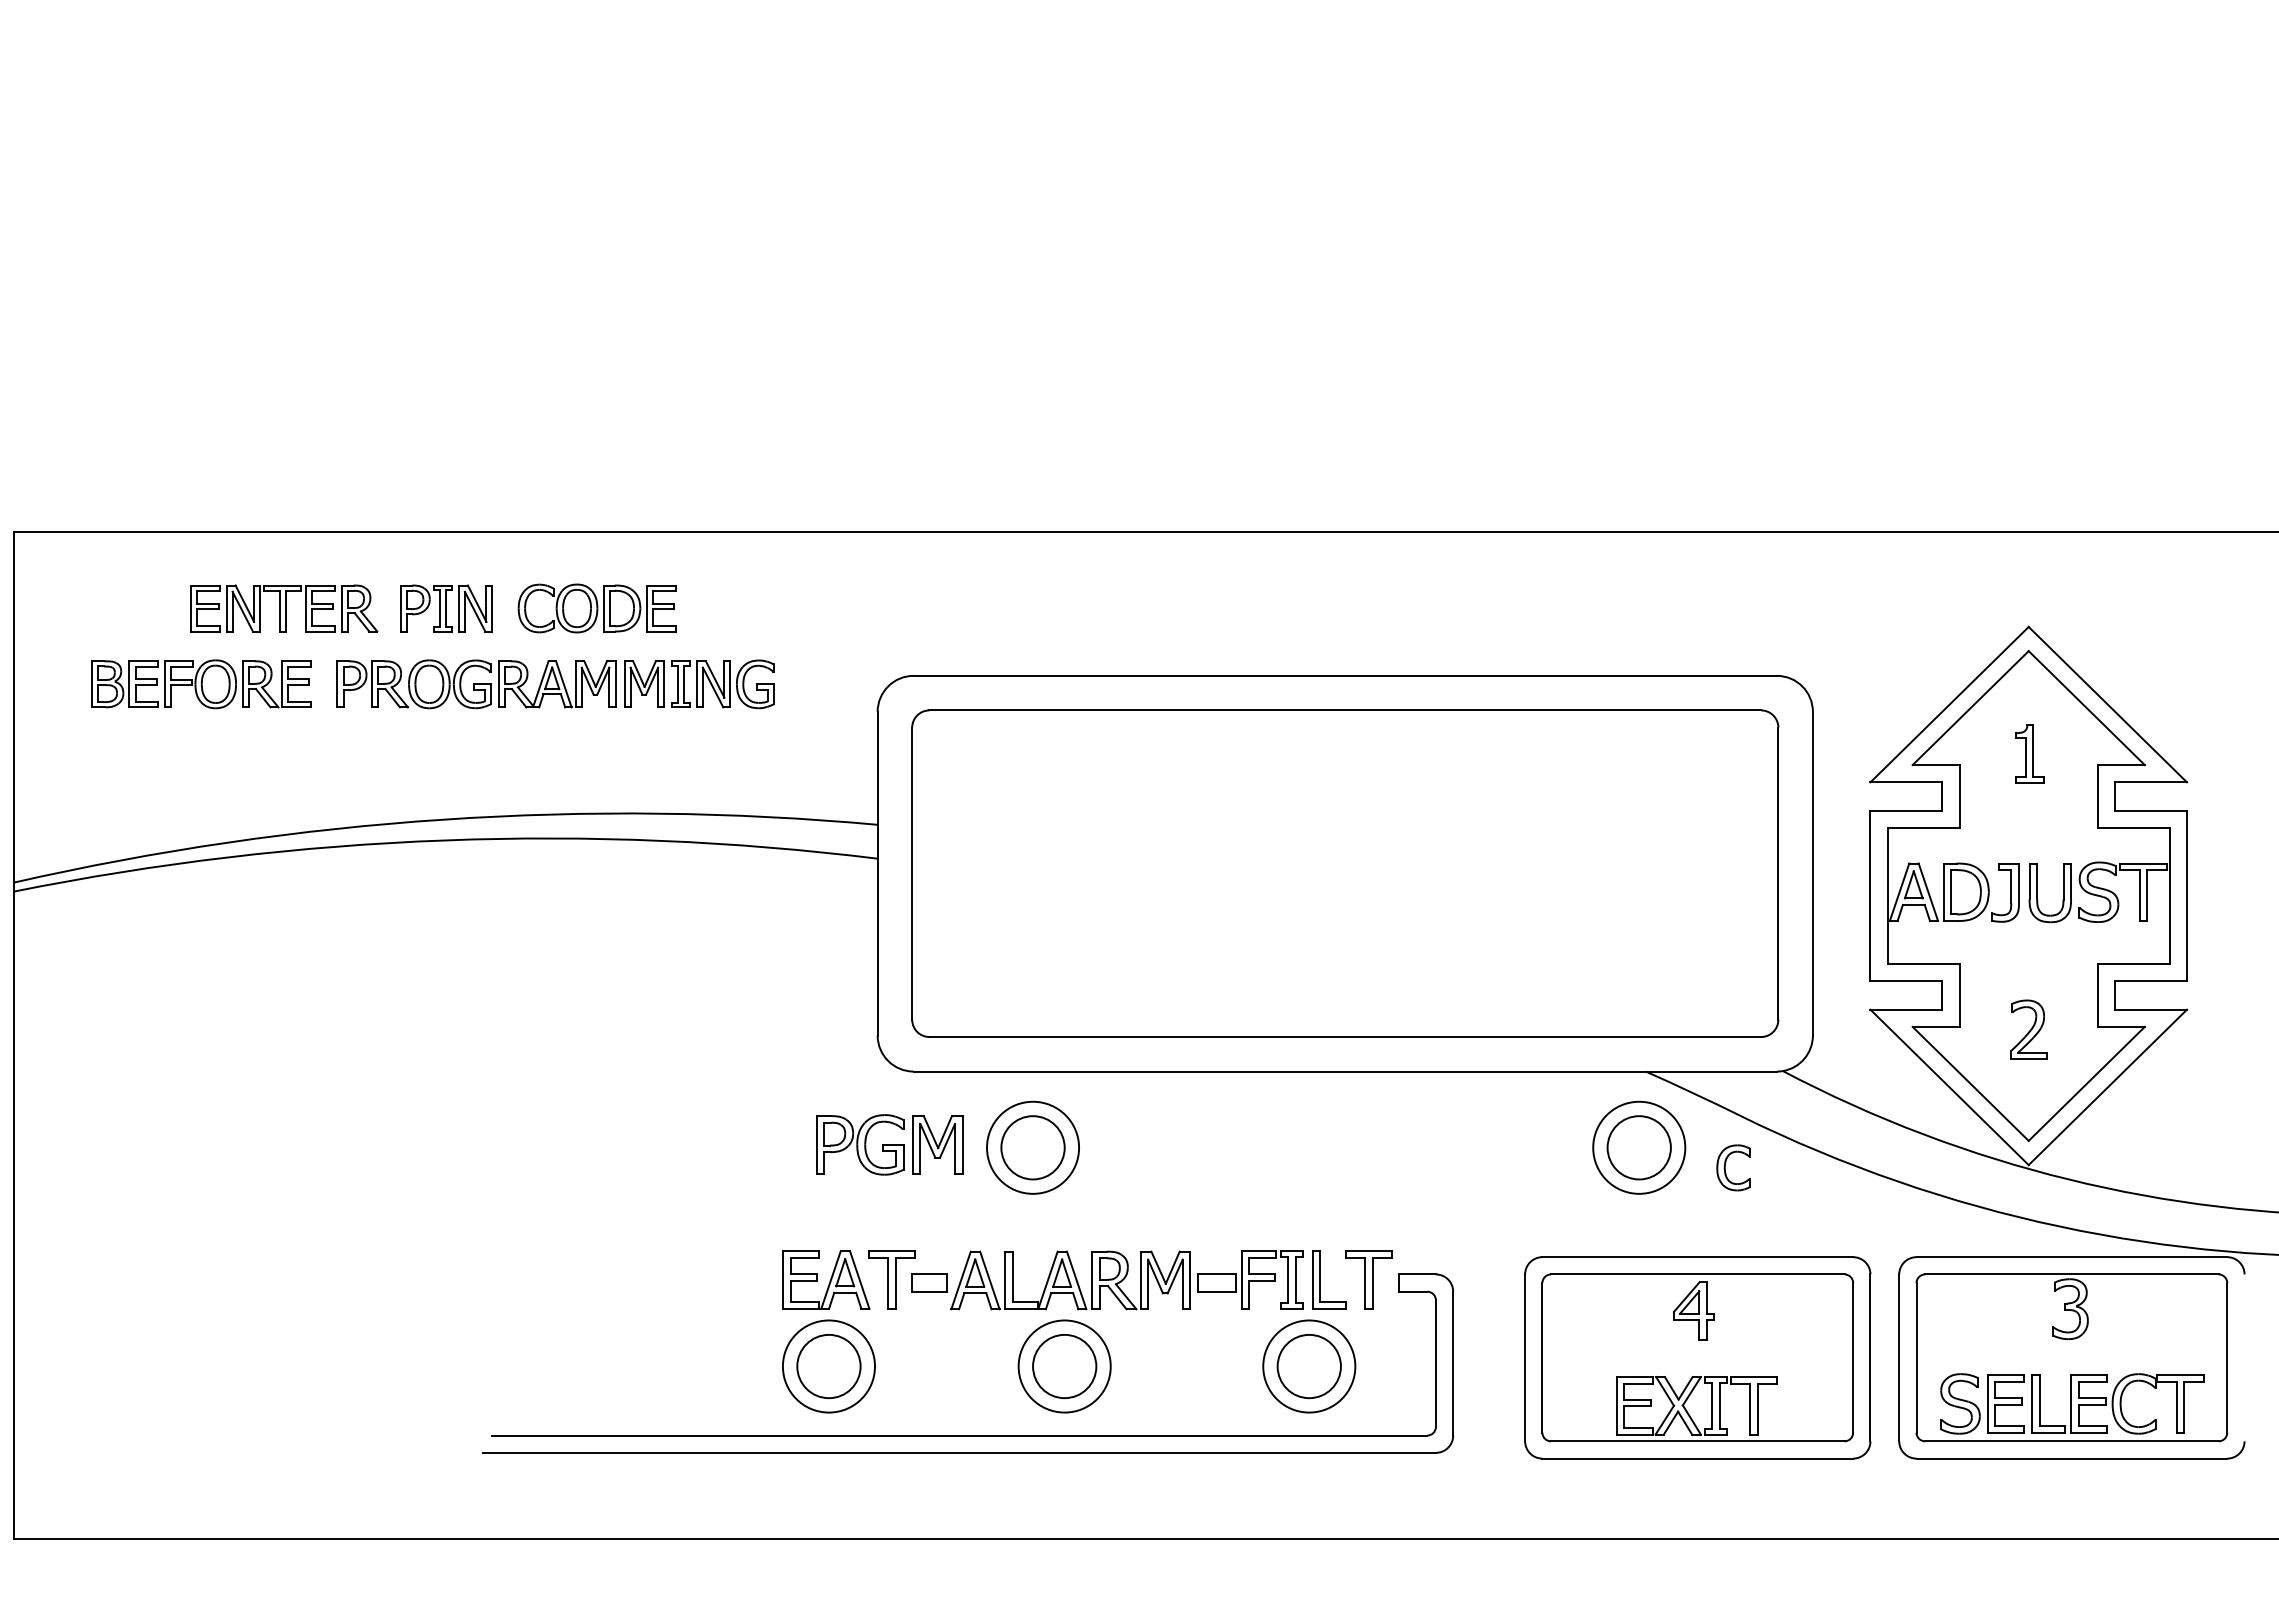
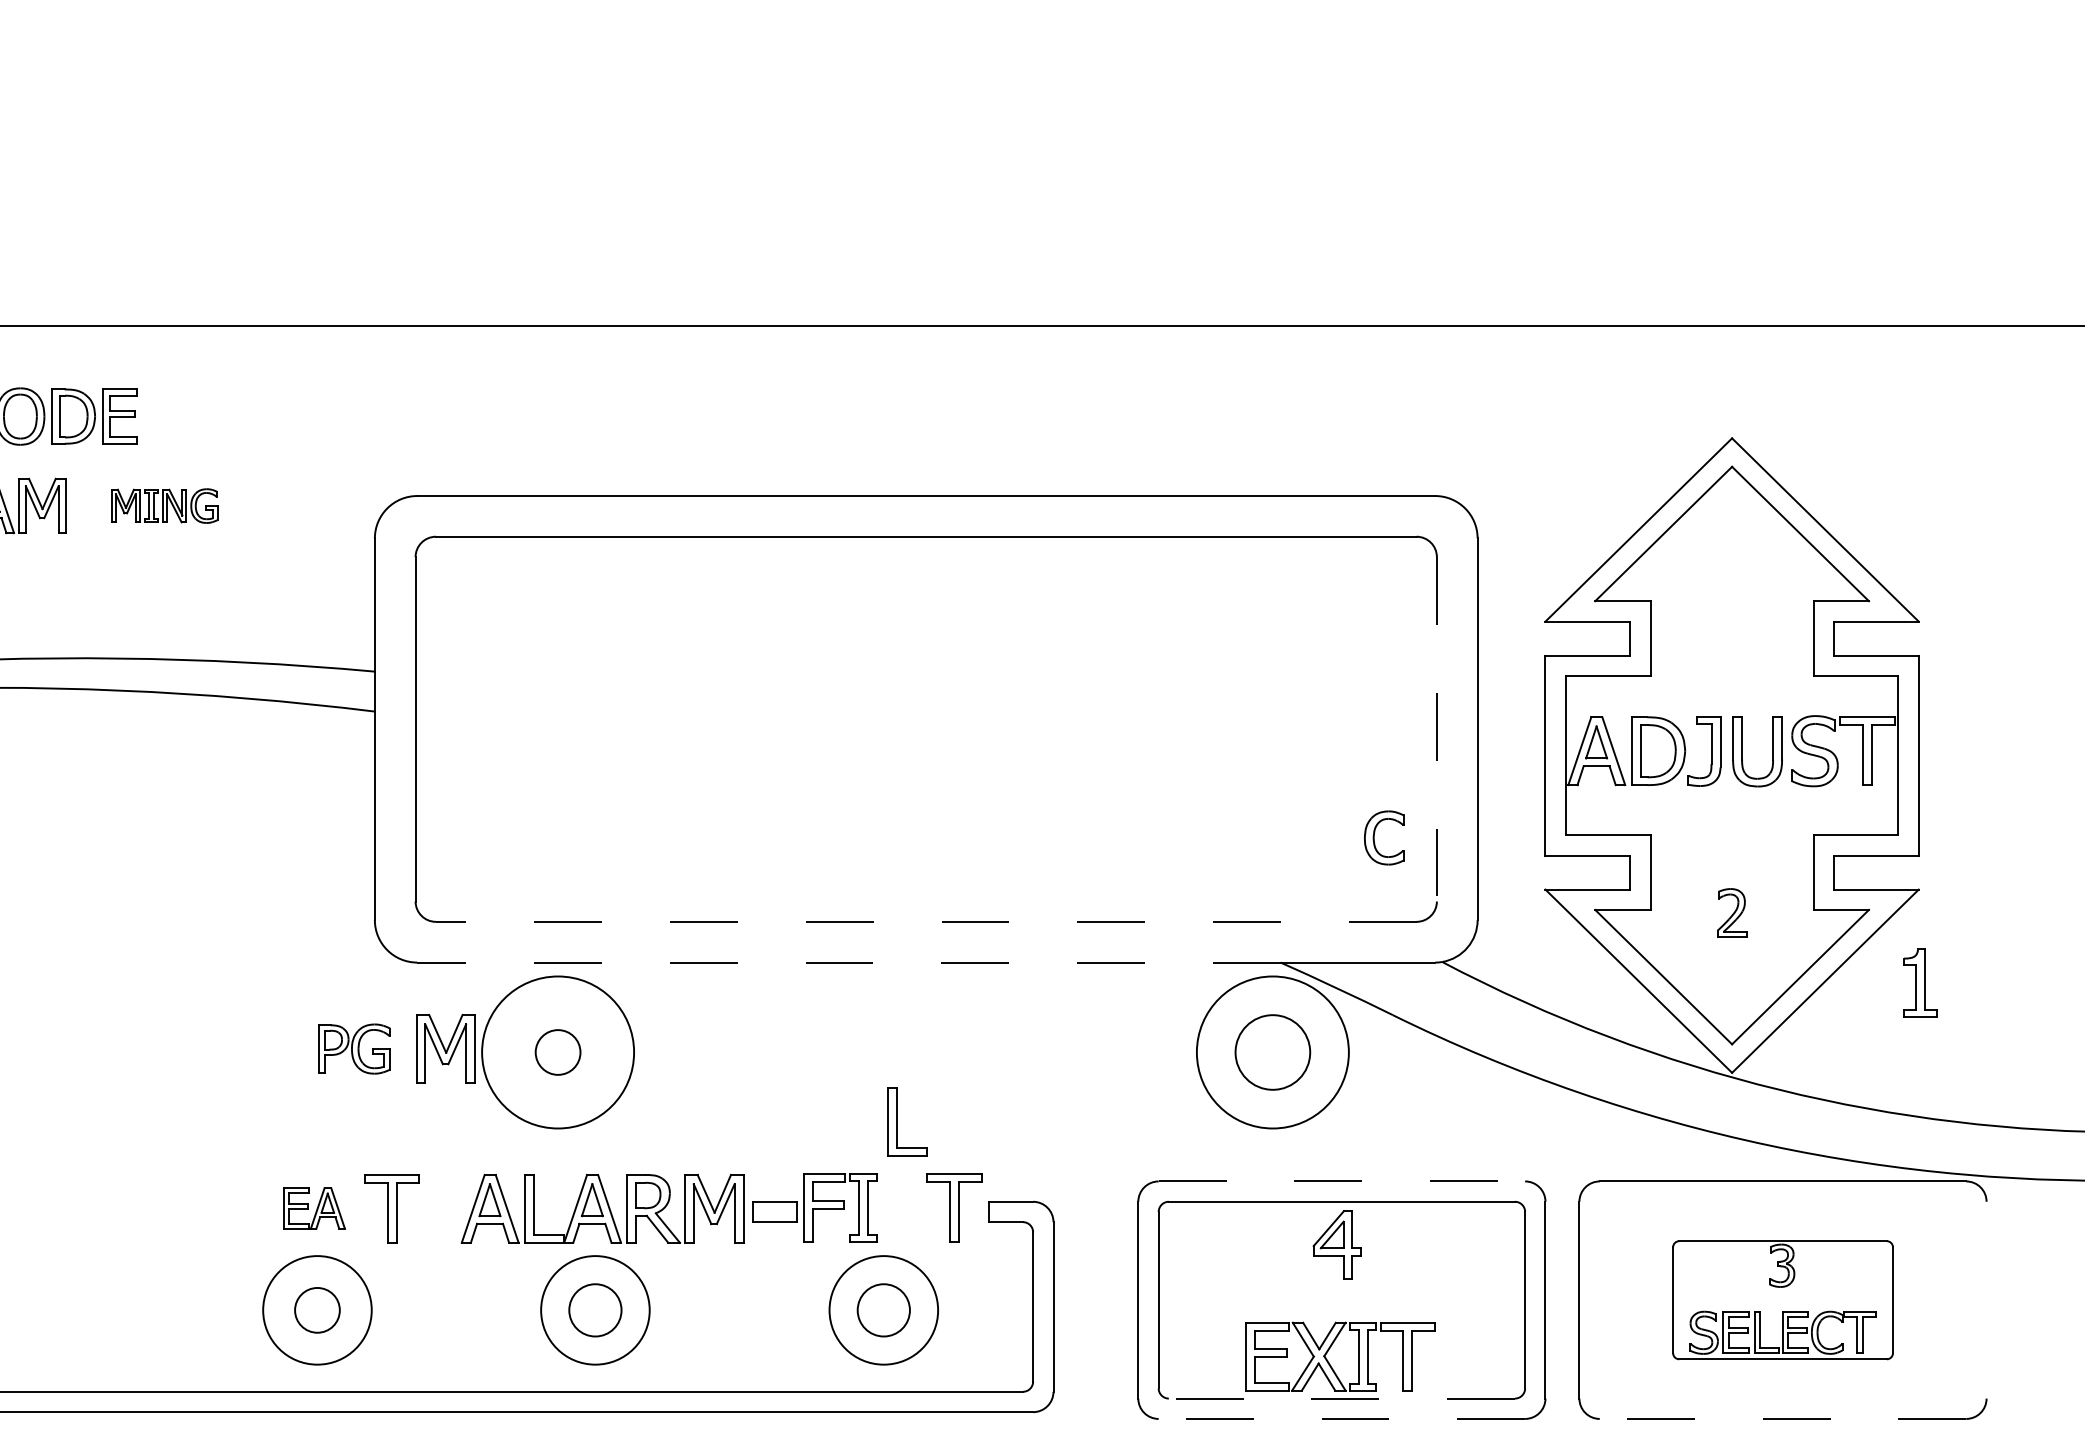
part: (699, 684) -> (164, 506), size x0.6
part: (2029, 753) -> (1920, 982), moved
line: (1778, 874) -> (1437, 730), solid -> dashed
part: (2028, 1029) -> (1731, 912), size x0.7
line: (1345, 1037) -> (926, 922), solid -> dashed
line: (1279, 1071) -> (848, 962), solid -> dashed
part: (860, 1144) -> (354, 1048), size x0.7
circle: (1032, 1147) -> (557, 1052), size x0.6
circle: (1033, 1147) -> (558, 1052), size x1.4
circle: (1639, 1147) -> (1273, 1052), size x1.4
part: (1725, 1167) -> (1374, 837), moved
line: (1698, 1257) -> (1342, 1181), solid -> dashed
part: (826, 1279) -> (314, 1207), size x0.6
part: (1320, 1279) -> (897, 1121), moved
part: (929, 1282) -> (436, 1211), removed
part: (2071, 1357) -> (1782, 1299), size x0.6
circle: (828, 1366) -> (316, 1310), size x0.6
circle: (1064, 1366) -> (595, 1310), size x0.7
circle: (1308, 1366) -> (882, 1310), size x0.7
line: (1697, 1441) -> (1341, 1398), solid -> dashed
line: (1697, 1458) -> (1341, 1418), solid -> dashed
line: (2071, 1458) -> (1782, 1418), solid -> dashed

